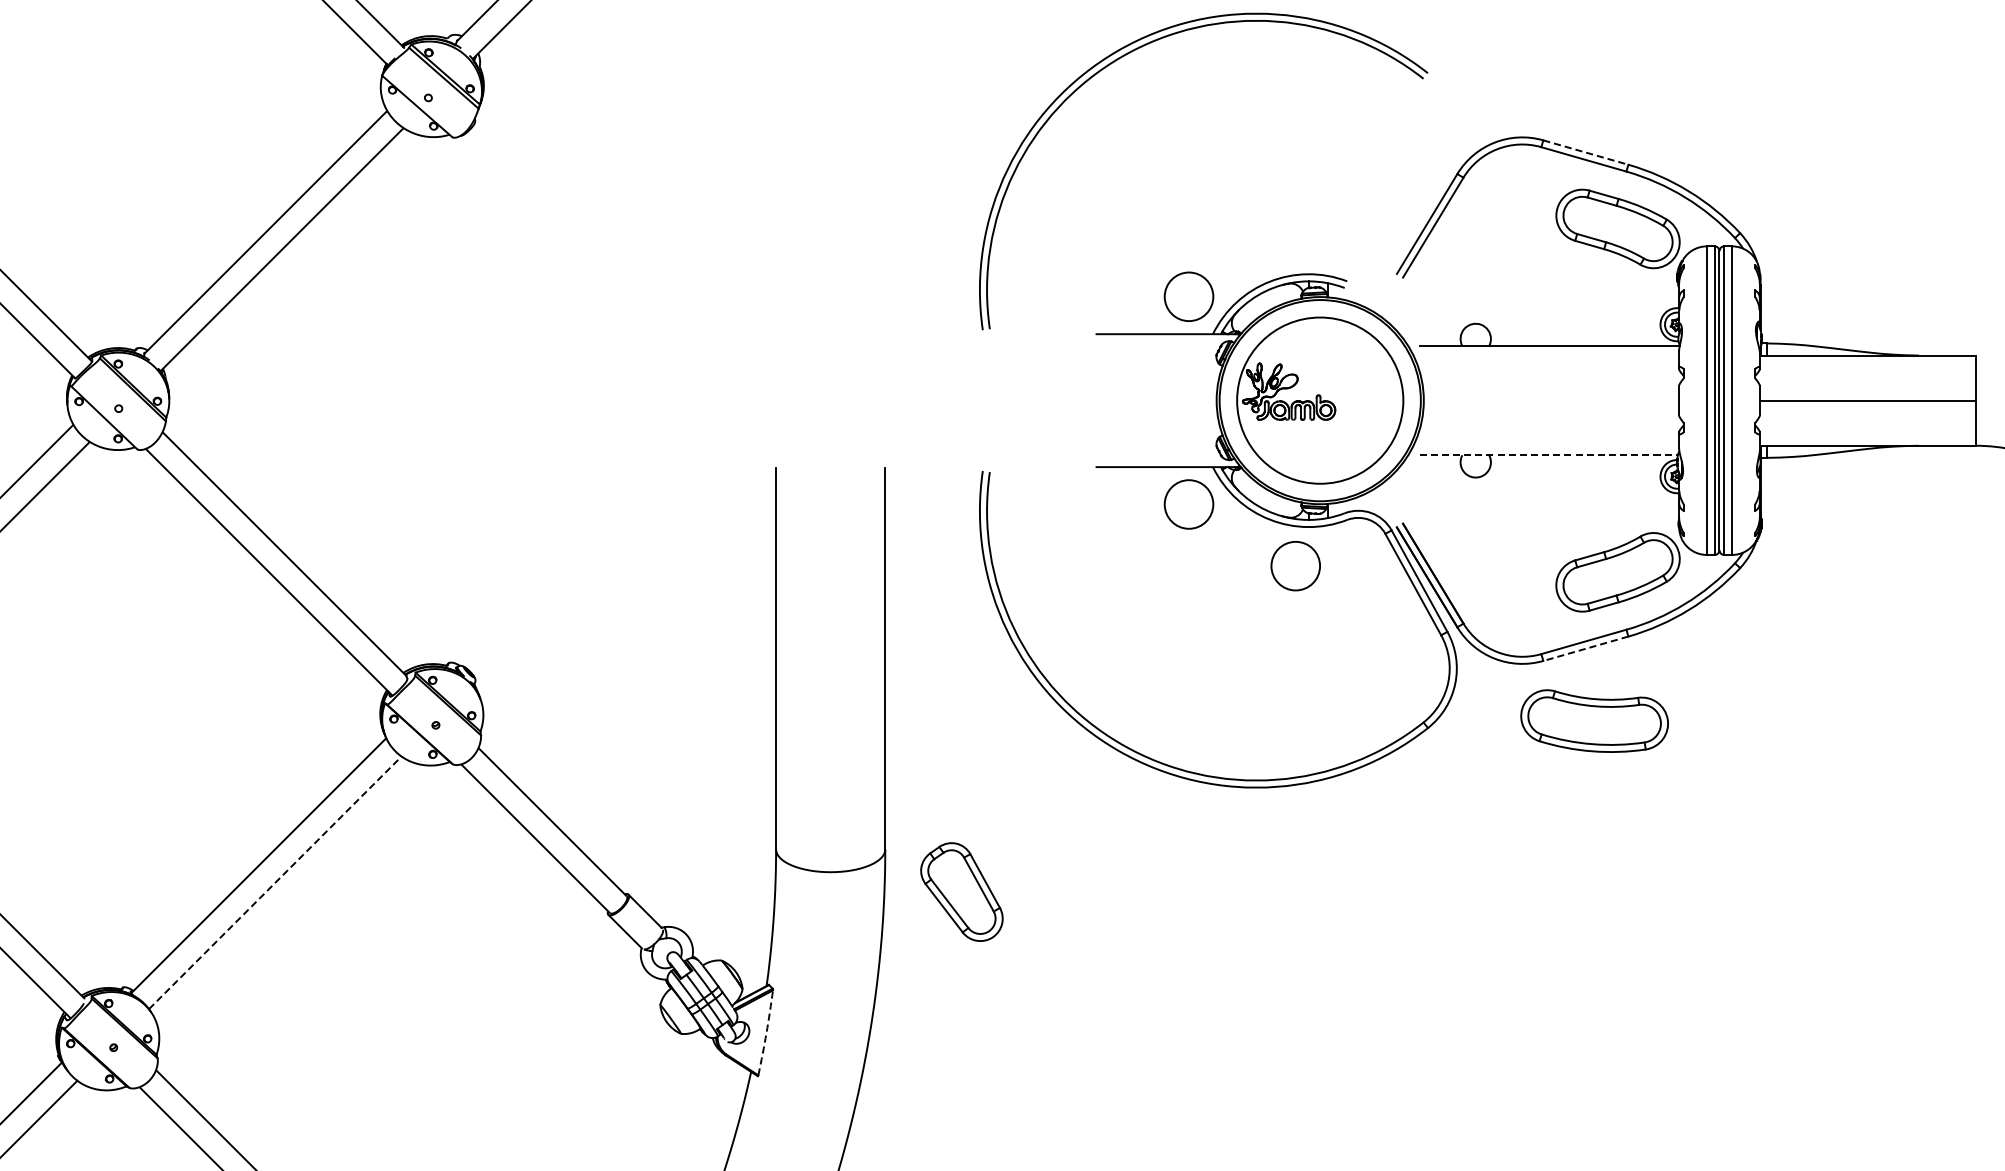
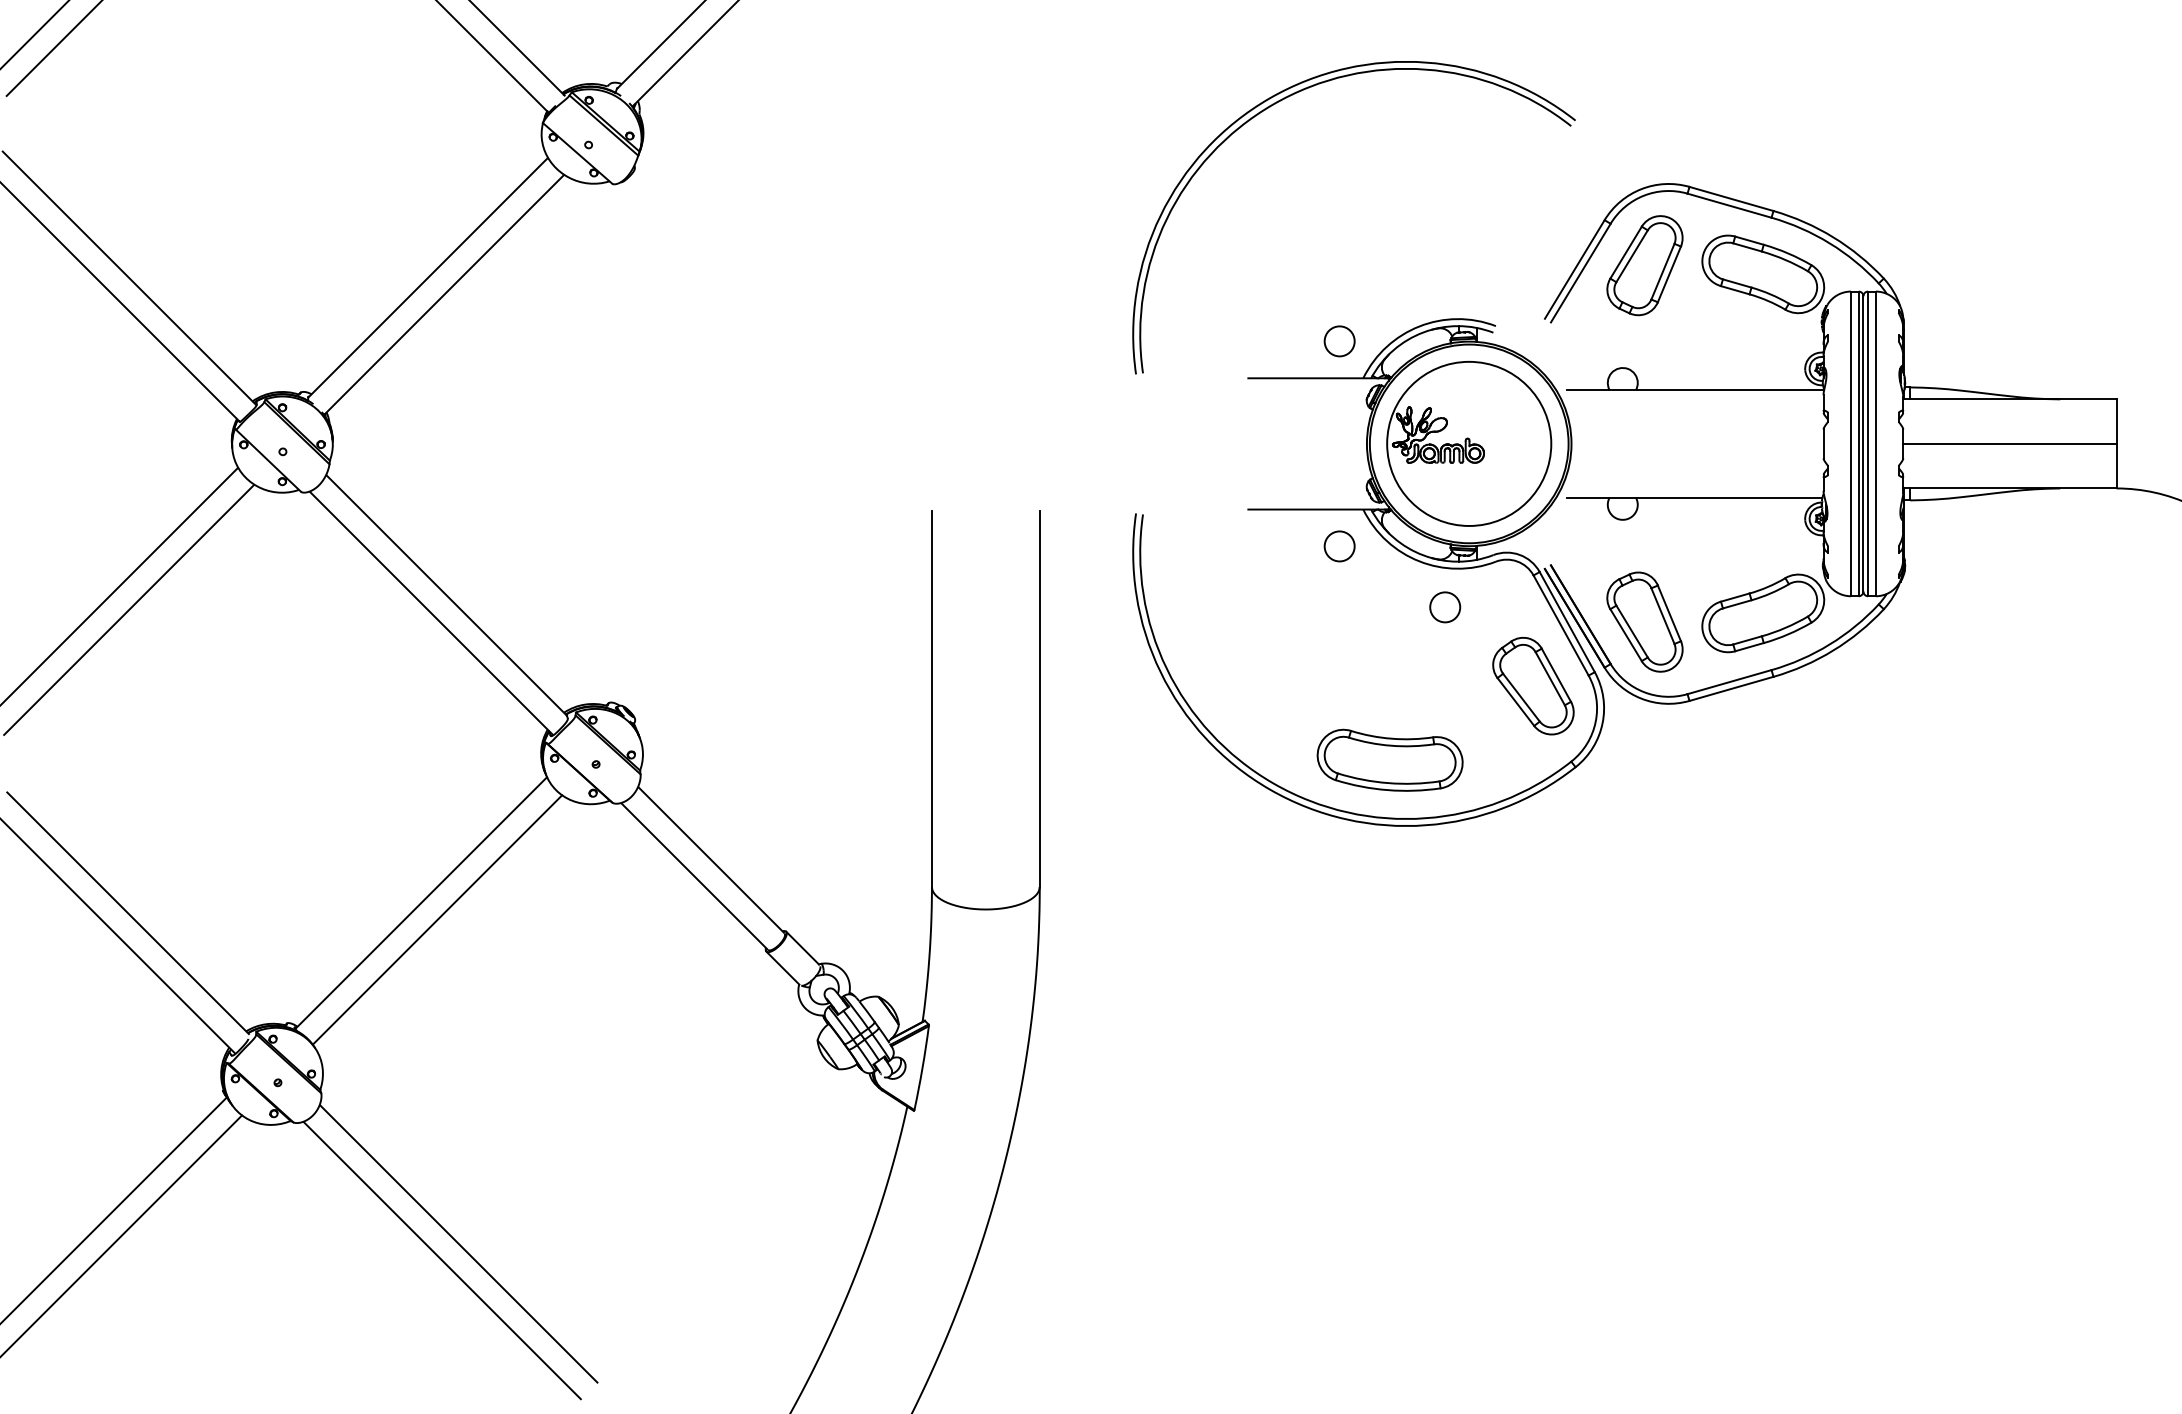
line: (1585, 152) -> (1731, 198), dashed -> solid
part: (1497, 219) -> (1644, 265), added
circle: (1188, 296) -> (1339, 341), size x0.62
line: (1548, 454) -> (1694, 497), dashed -> solid
circle: (1188, 504) -> (1339, 546), size x0.62
circle: (1296, 566) -> (1445, 607), size x0.62
part: (1497, 580) -> (1644, 621), added
line: (1585, 648) -> (1731, 688), dashed -> solid
part: (1593, 720) -> (1389, 759), moved
line: (275, 882) -> (437, 919), dashed -> solid
part: (961, 892) -> (1533, 686), moved
arc: (766, 1033) -> (922, 1068), dashed -> solid

